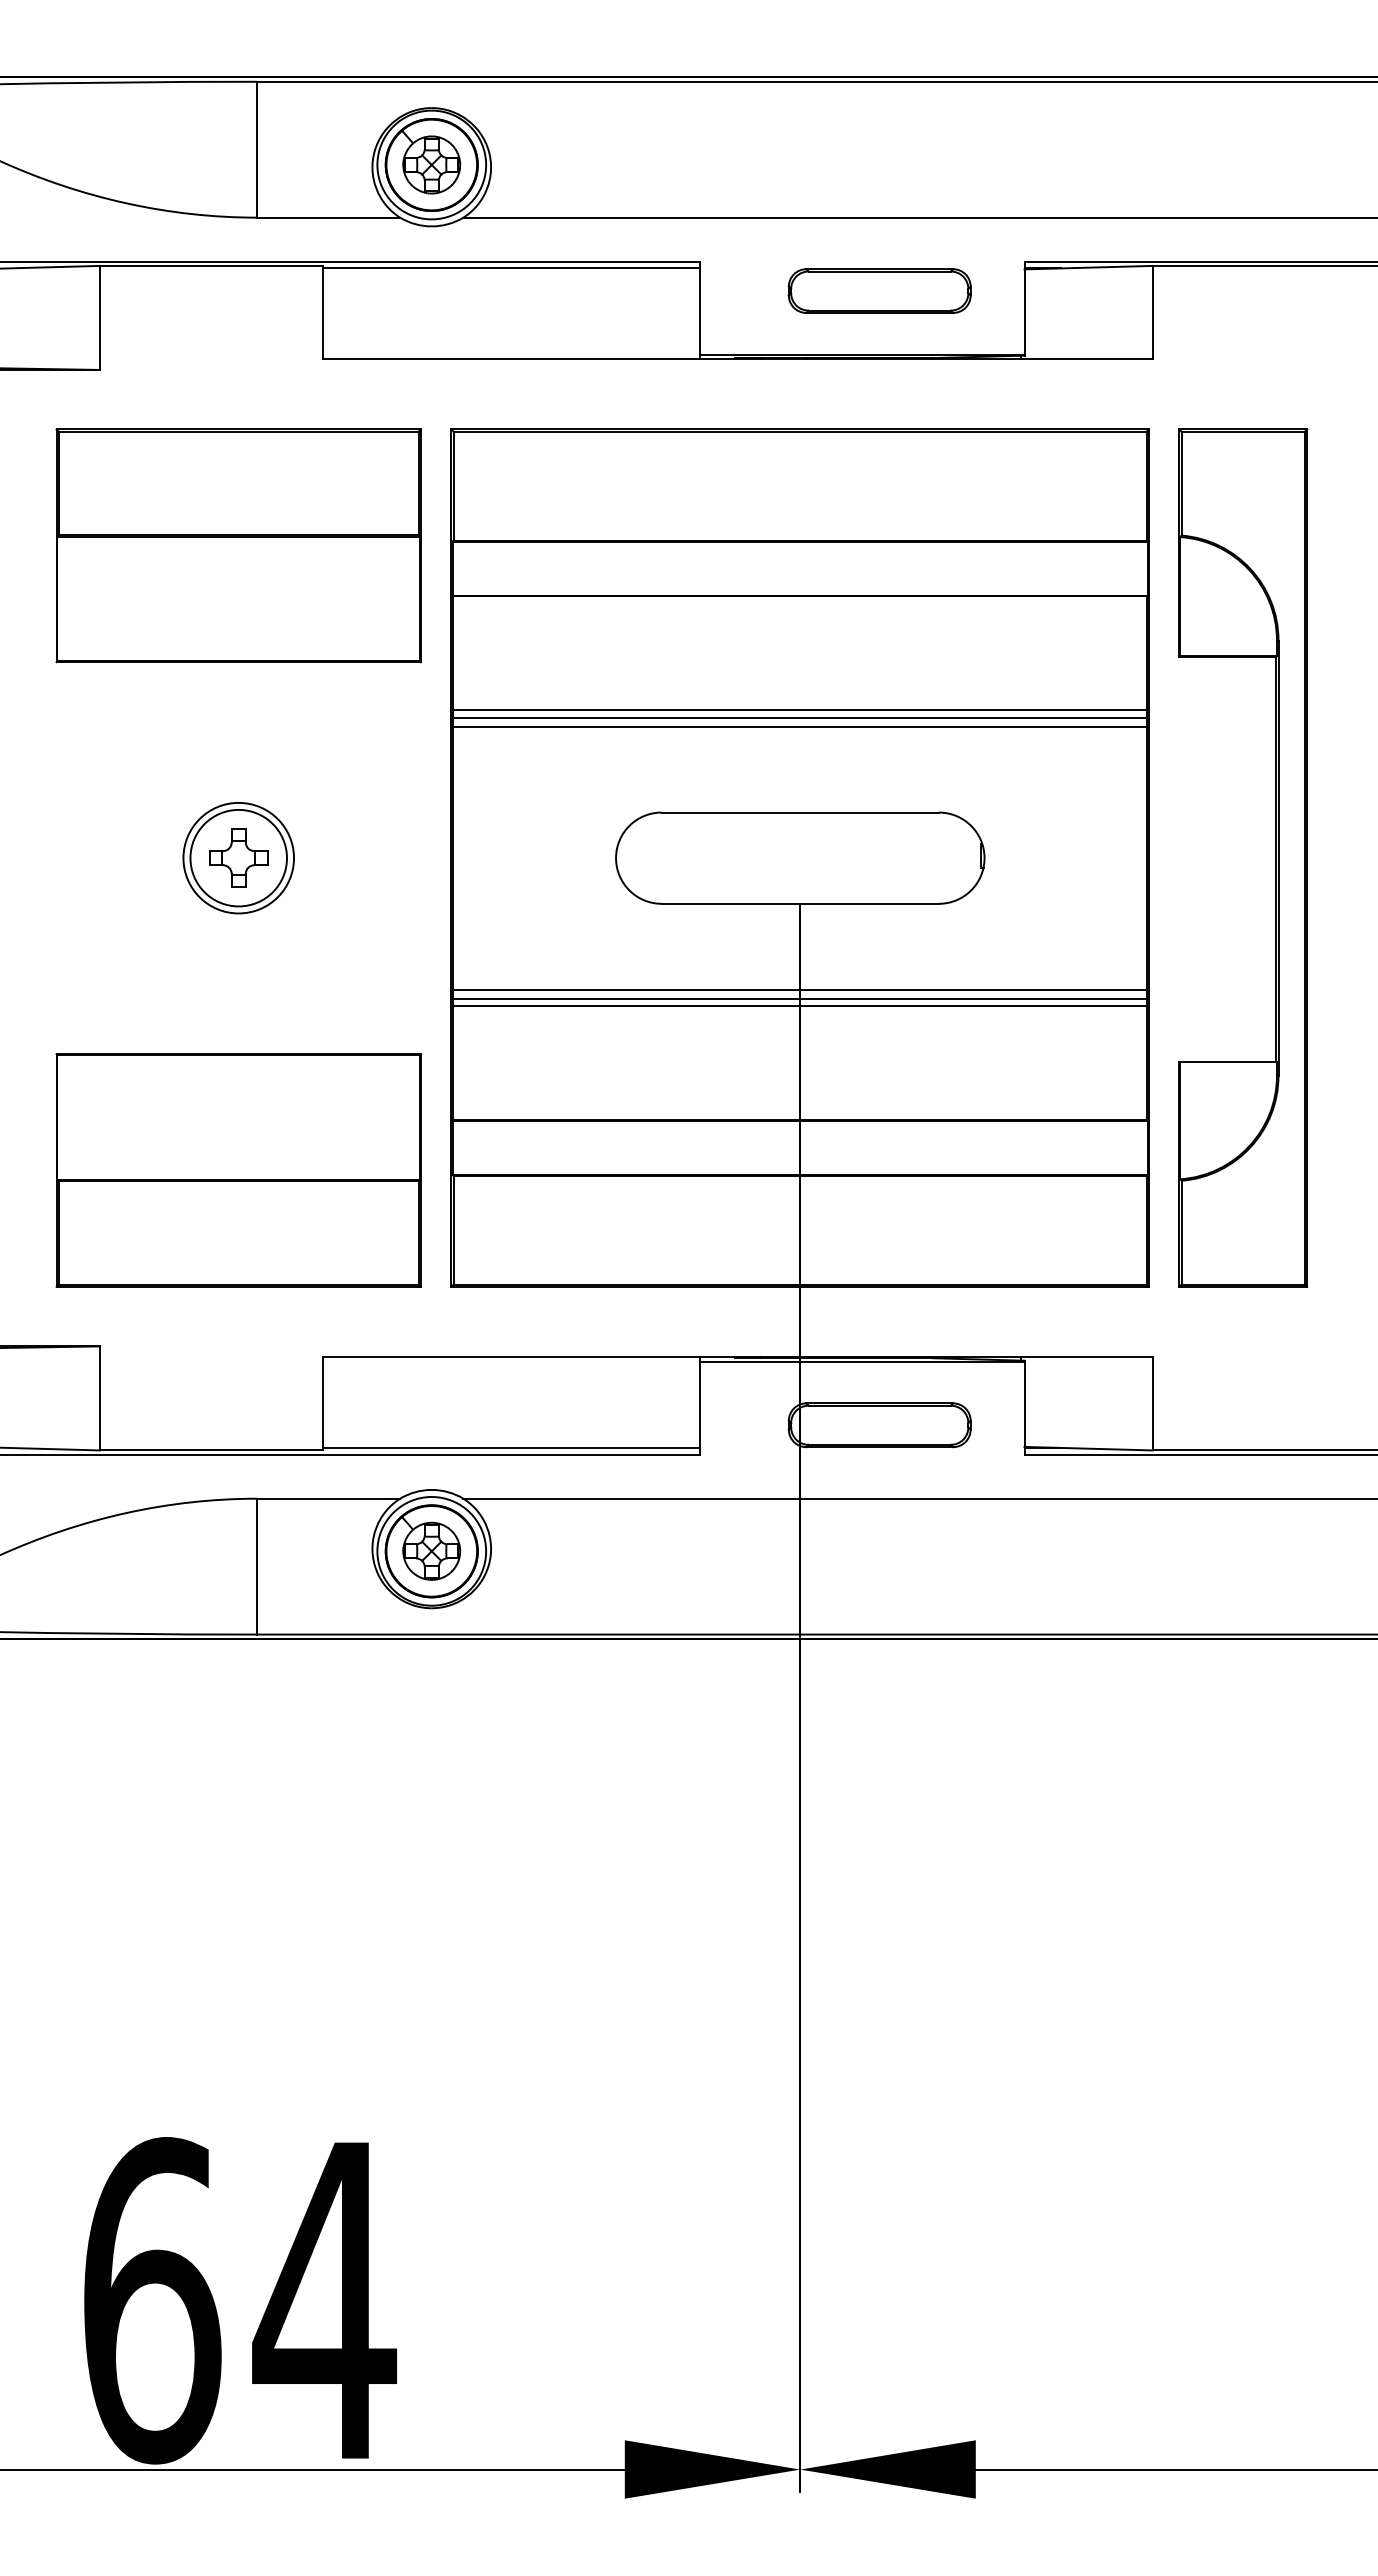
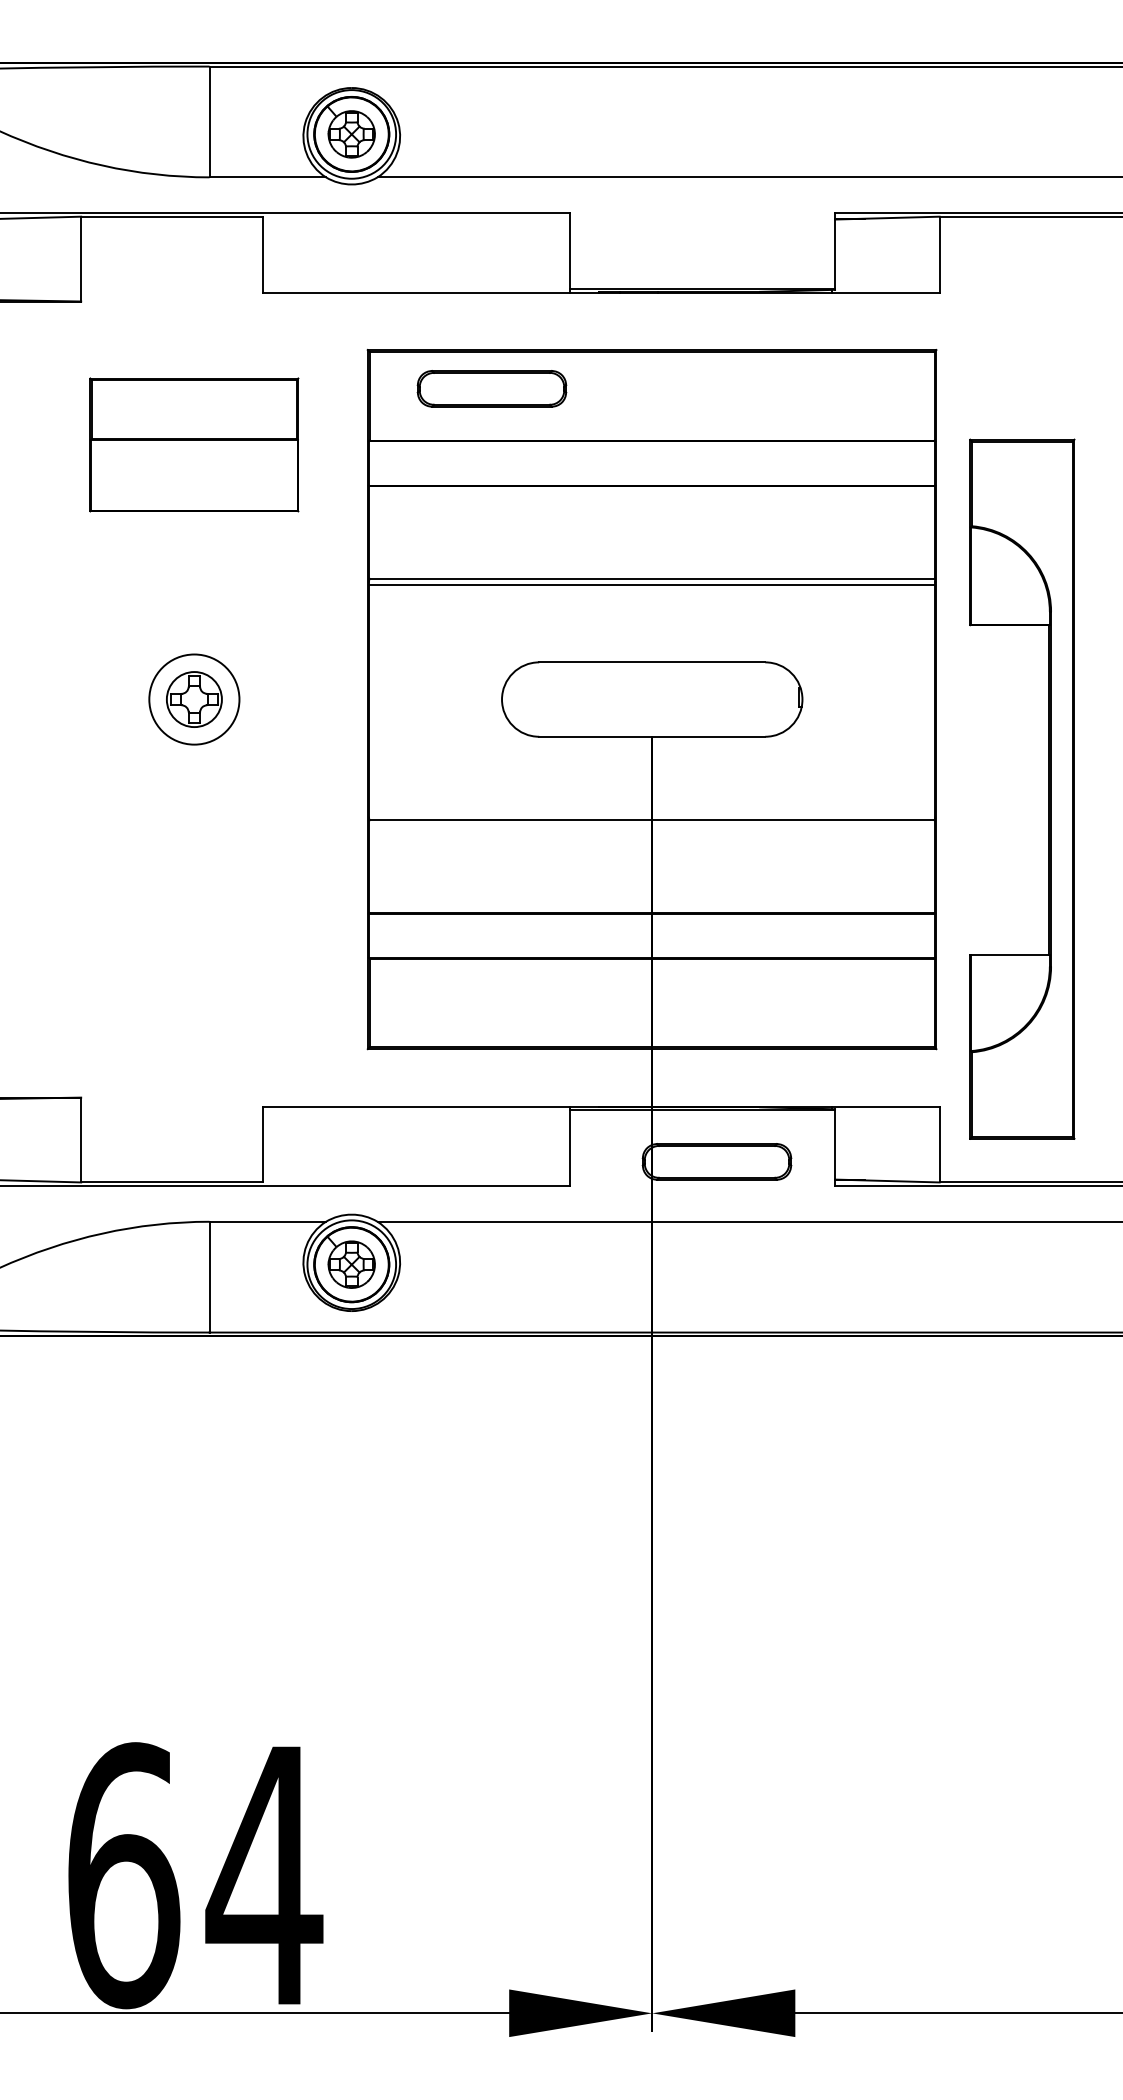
line: (510, 268) -> (415, 218), removed
part: (879, 290) -> (491, 388), moved
part: (238, 545) -> (194, 444), size x0.7
line: (799, 726) -> (651, 592), removed
circle: (238, 857) -> (194, 699), size x0.7
part: (1275, 857) -> (1048, 788), moved
line: (799, 989) -> (651, 806), removed
line: (799, 998) -> (651, 813), removed
part: (238, 1170) -> (194, 954), removed
line: (510, 1447) -> (415, 1180), removed

